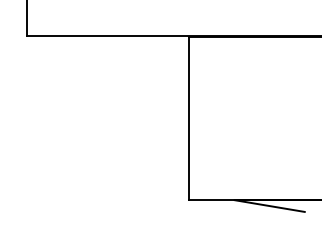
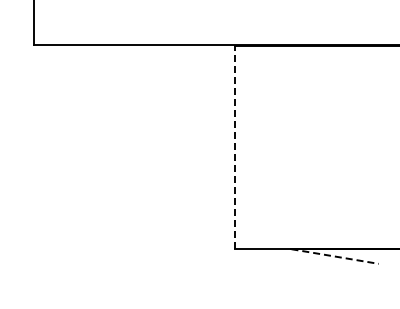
line: (189, 118) -> (235, 147), solid -> dashed
line: (269, 206) -> (335, 256), solid -> dashed

